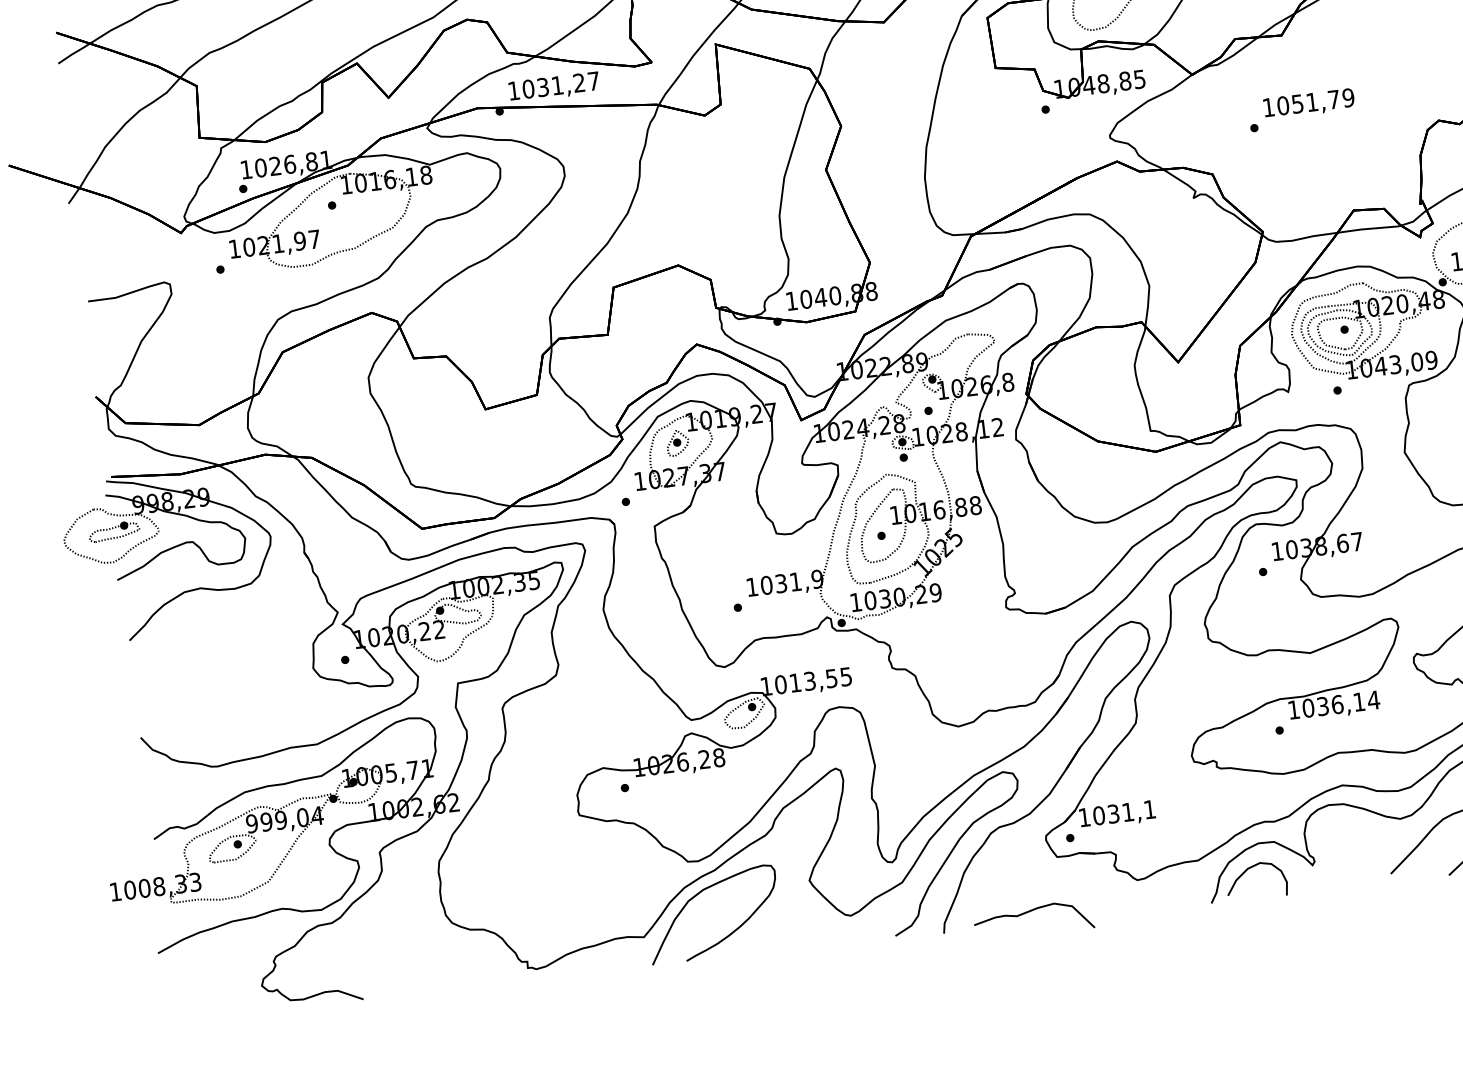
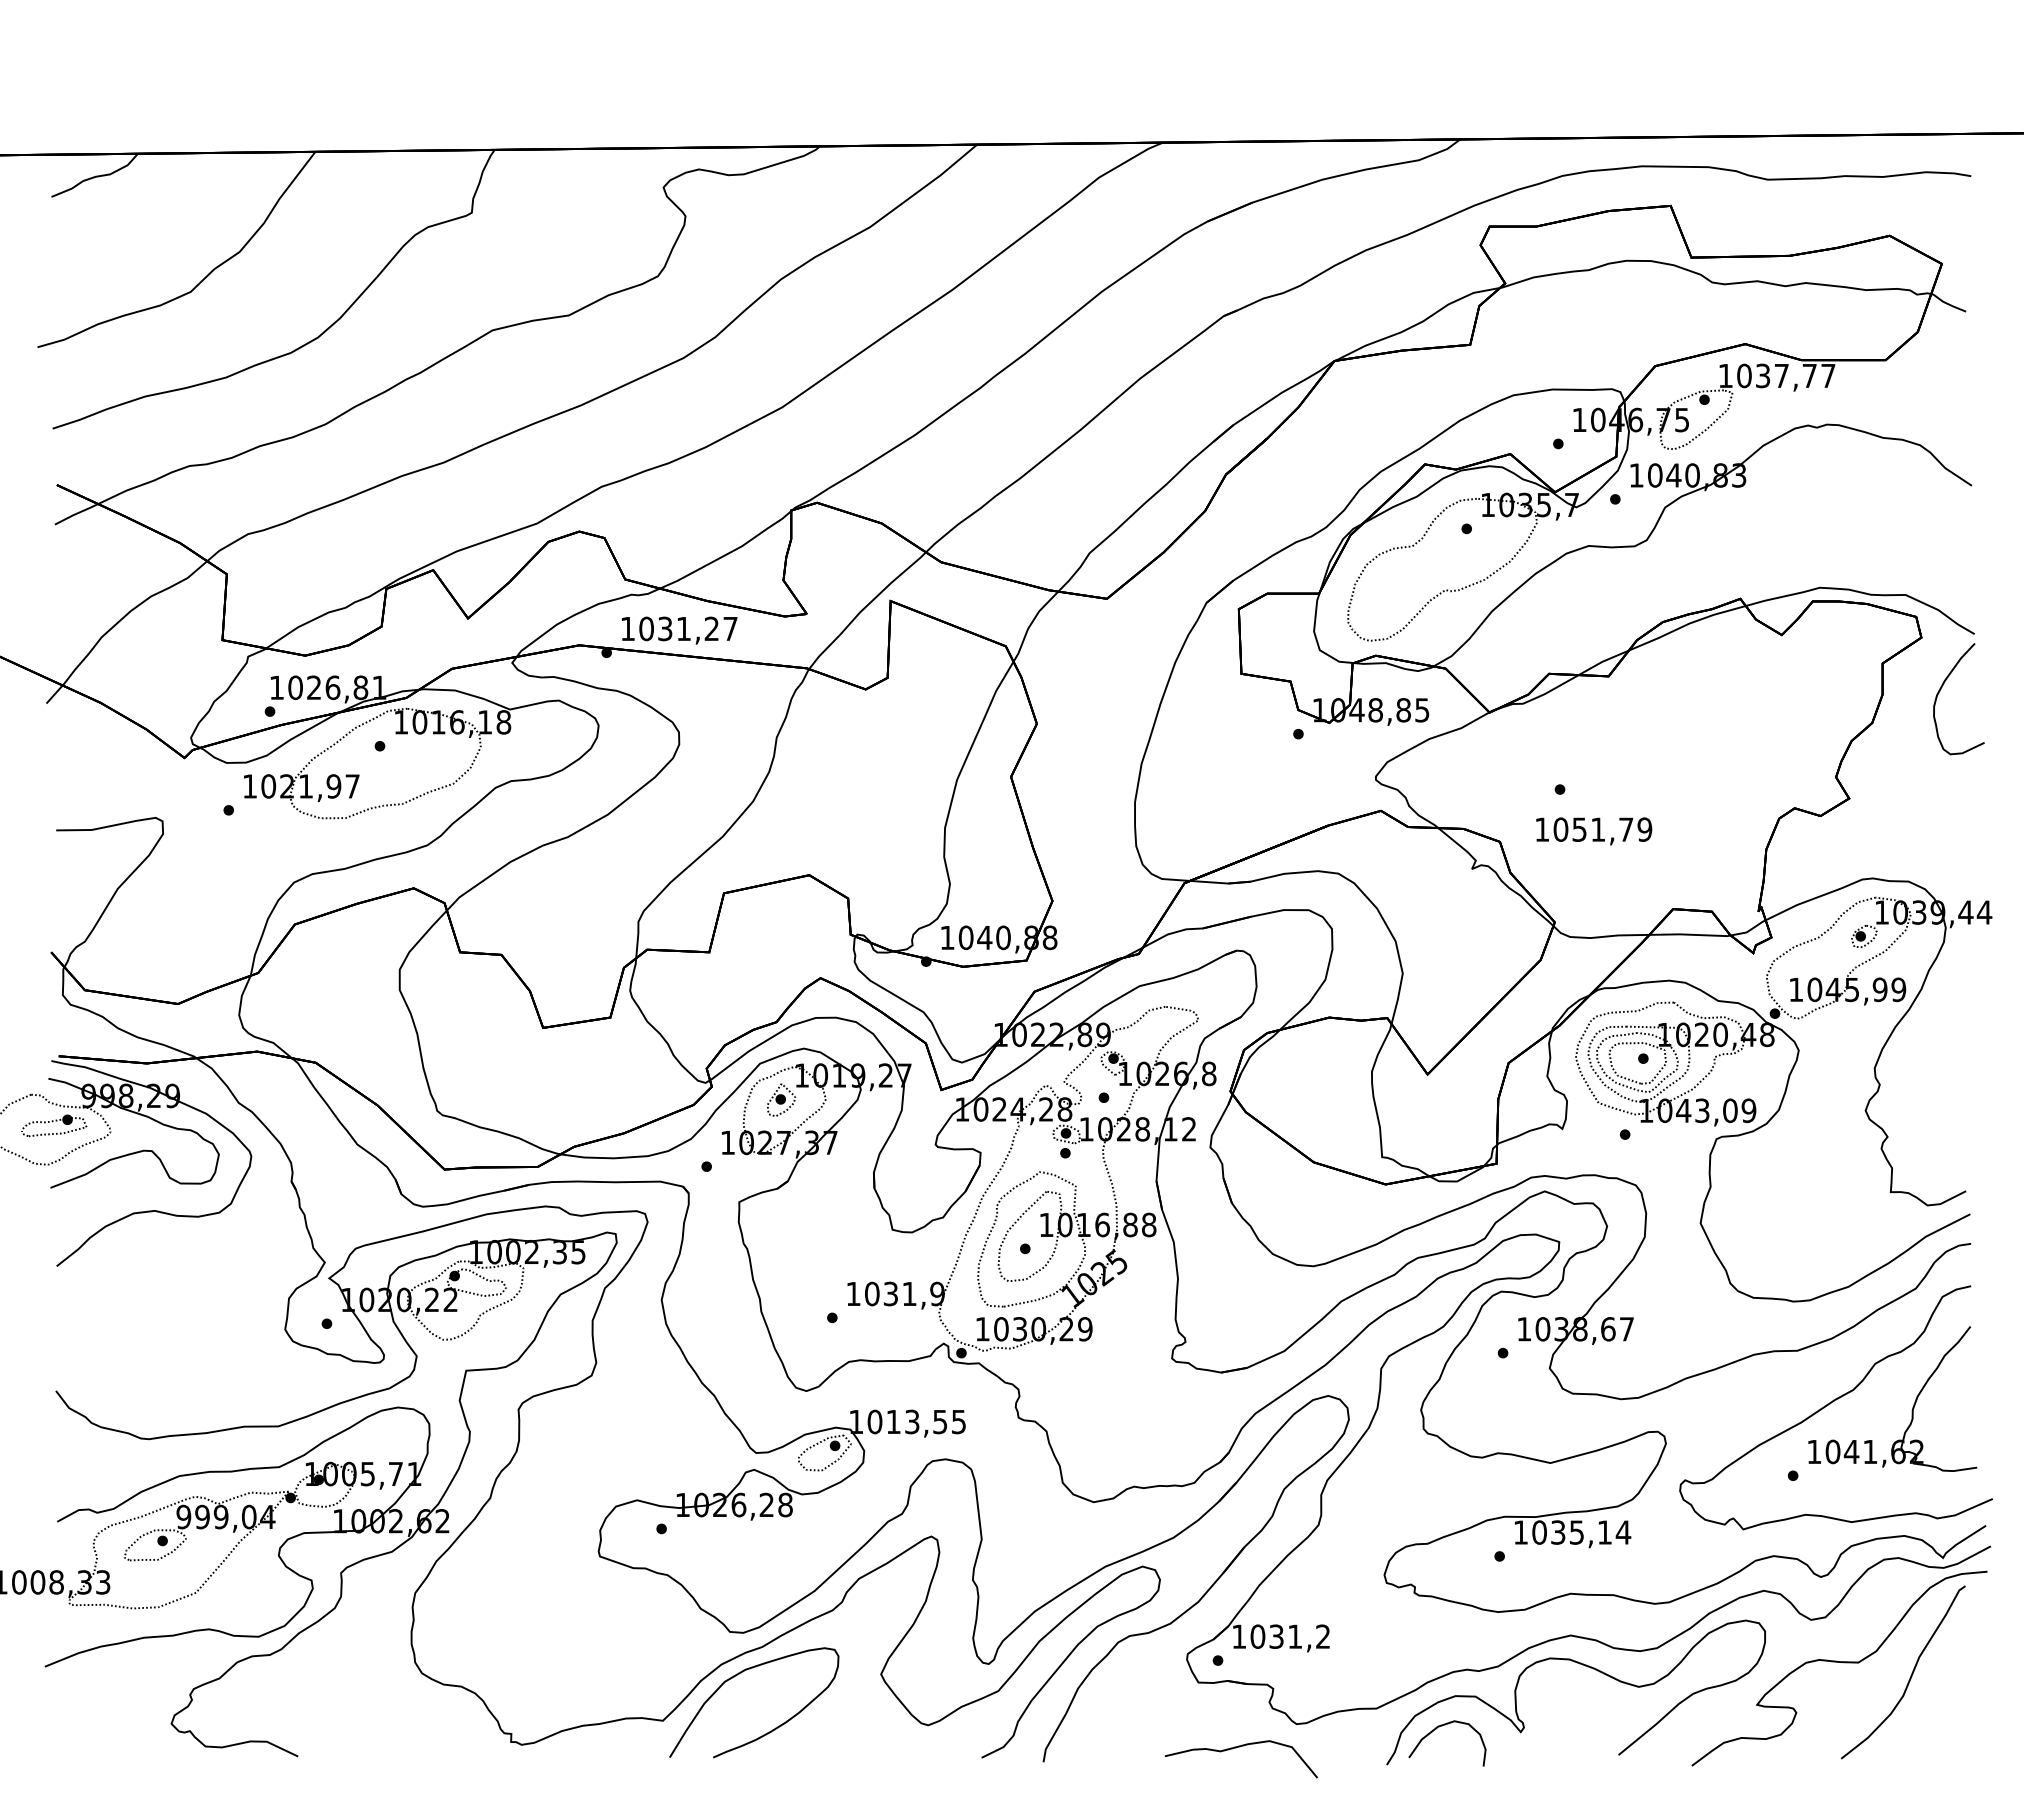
text: (1309, 104) -> (1594, 831), moved
text: (1337, 704) -> (1576, 1532), 1036,14 -> 1035,14
text: (1149, 809) -> (1322, 1636), 1031,1 -> 1031,2
curve: (1029, 912) -> (1236, 1748), moved

